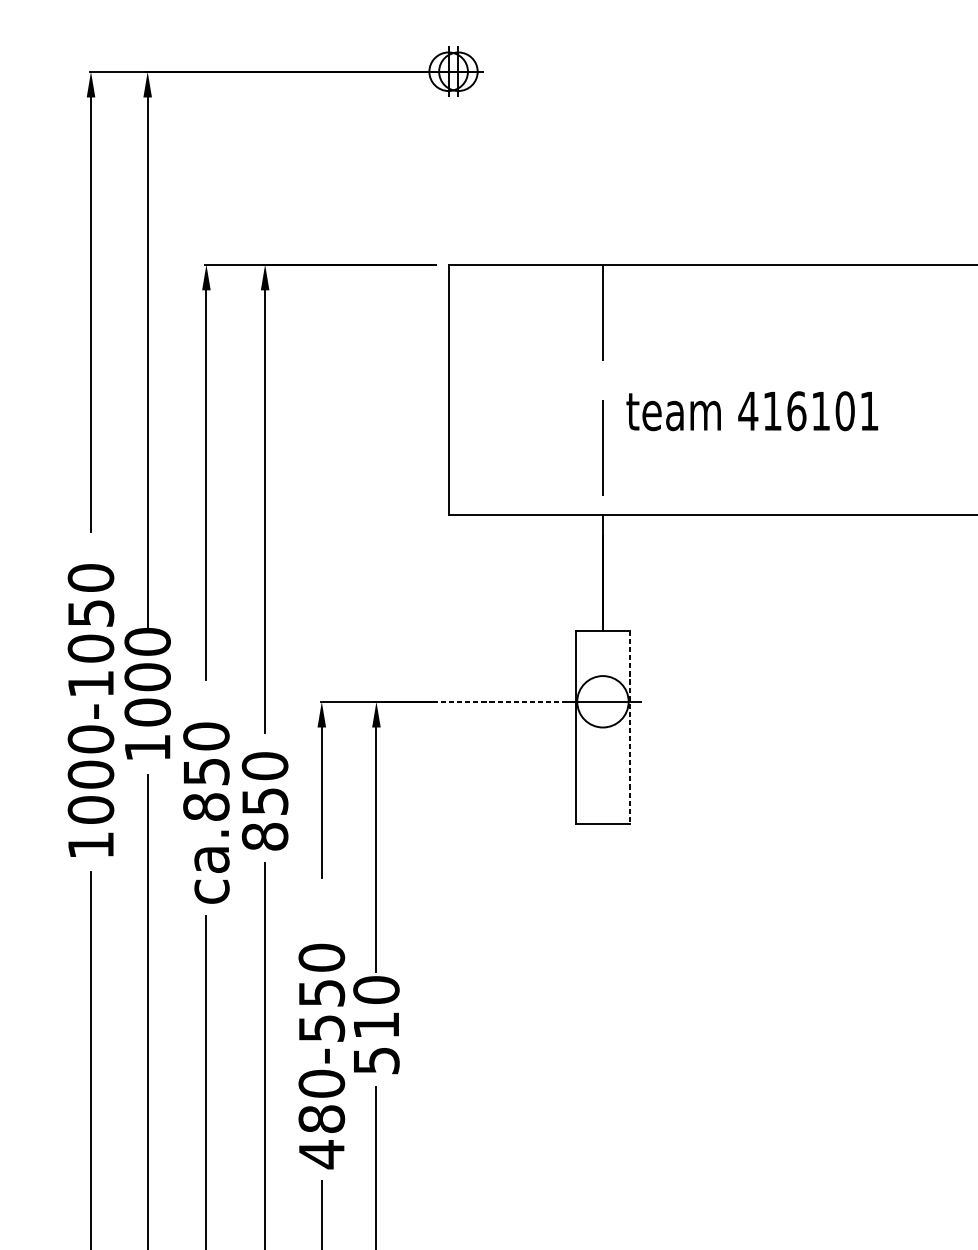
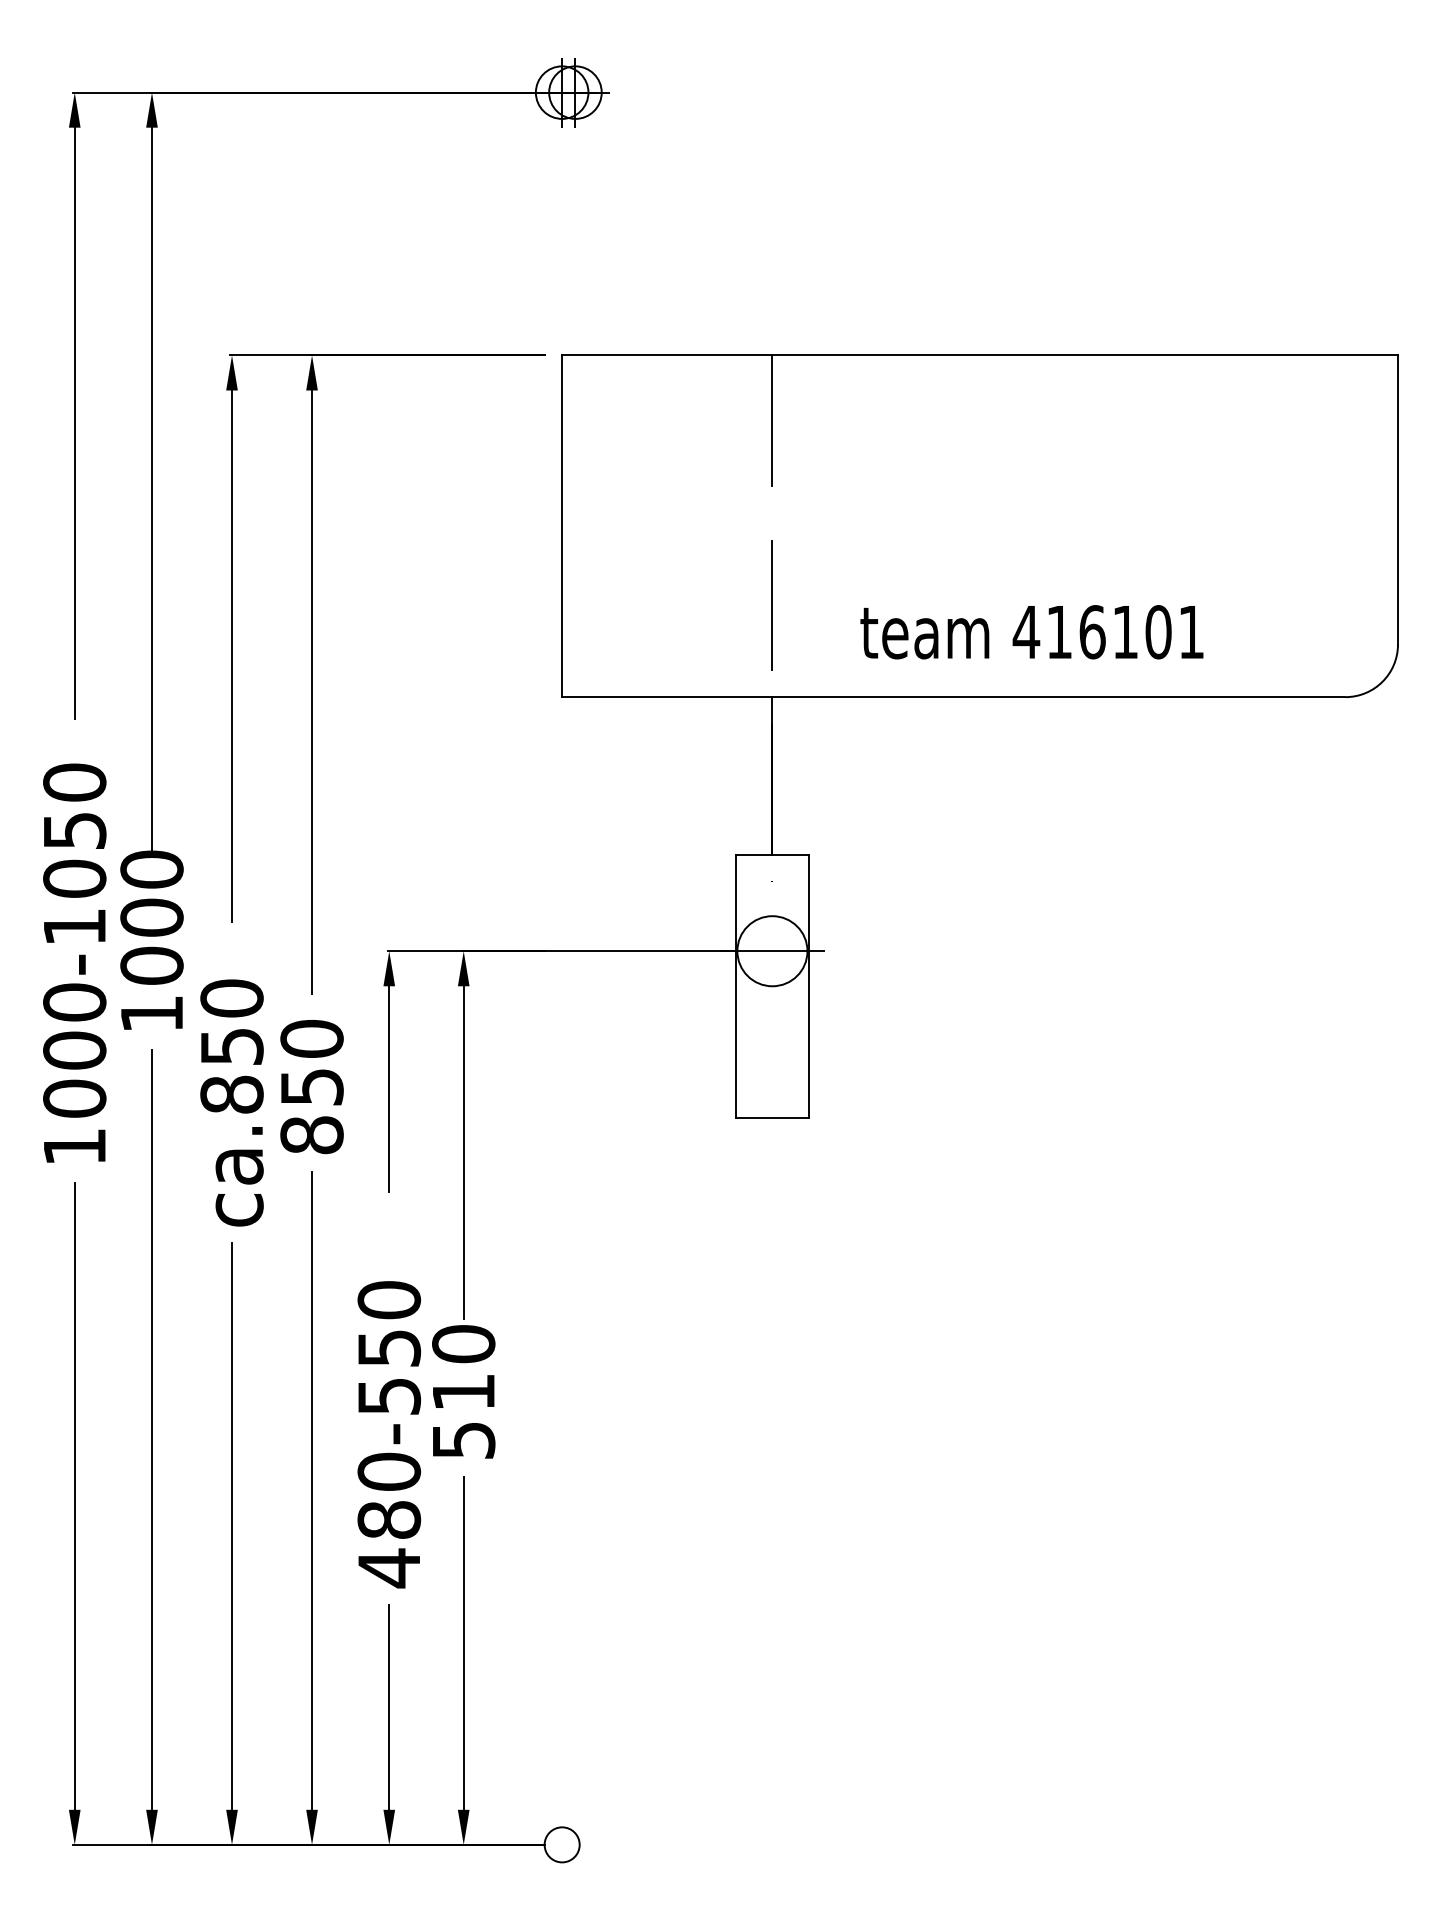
text: (751, 411) -> (1031, 632), moved
line: (504, 701) -> (638, 951), dashed -> solid
line: (630, 727) -> (809, 986), dashed -> solid

